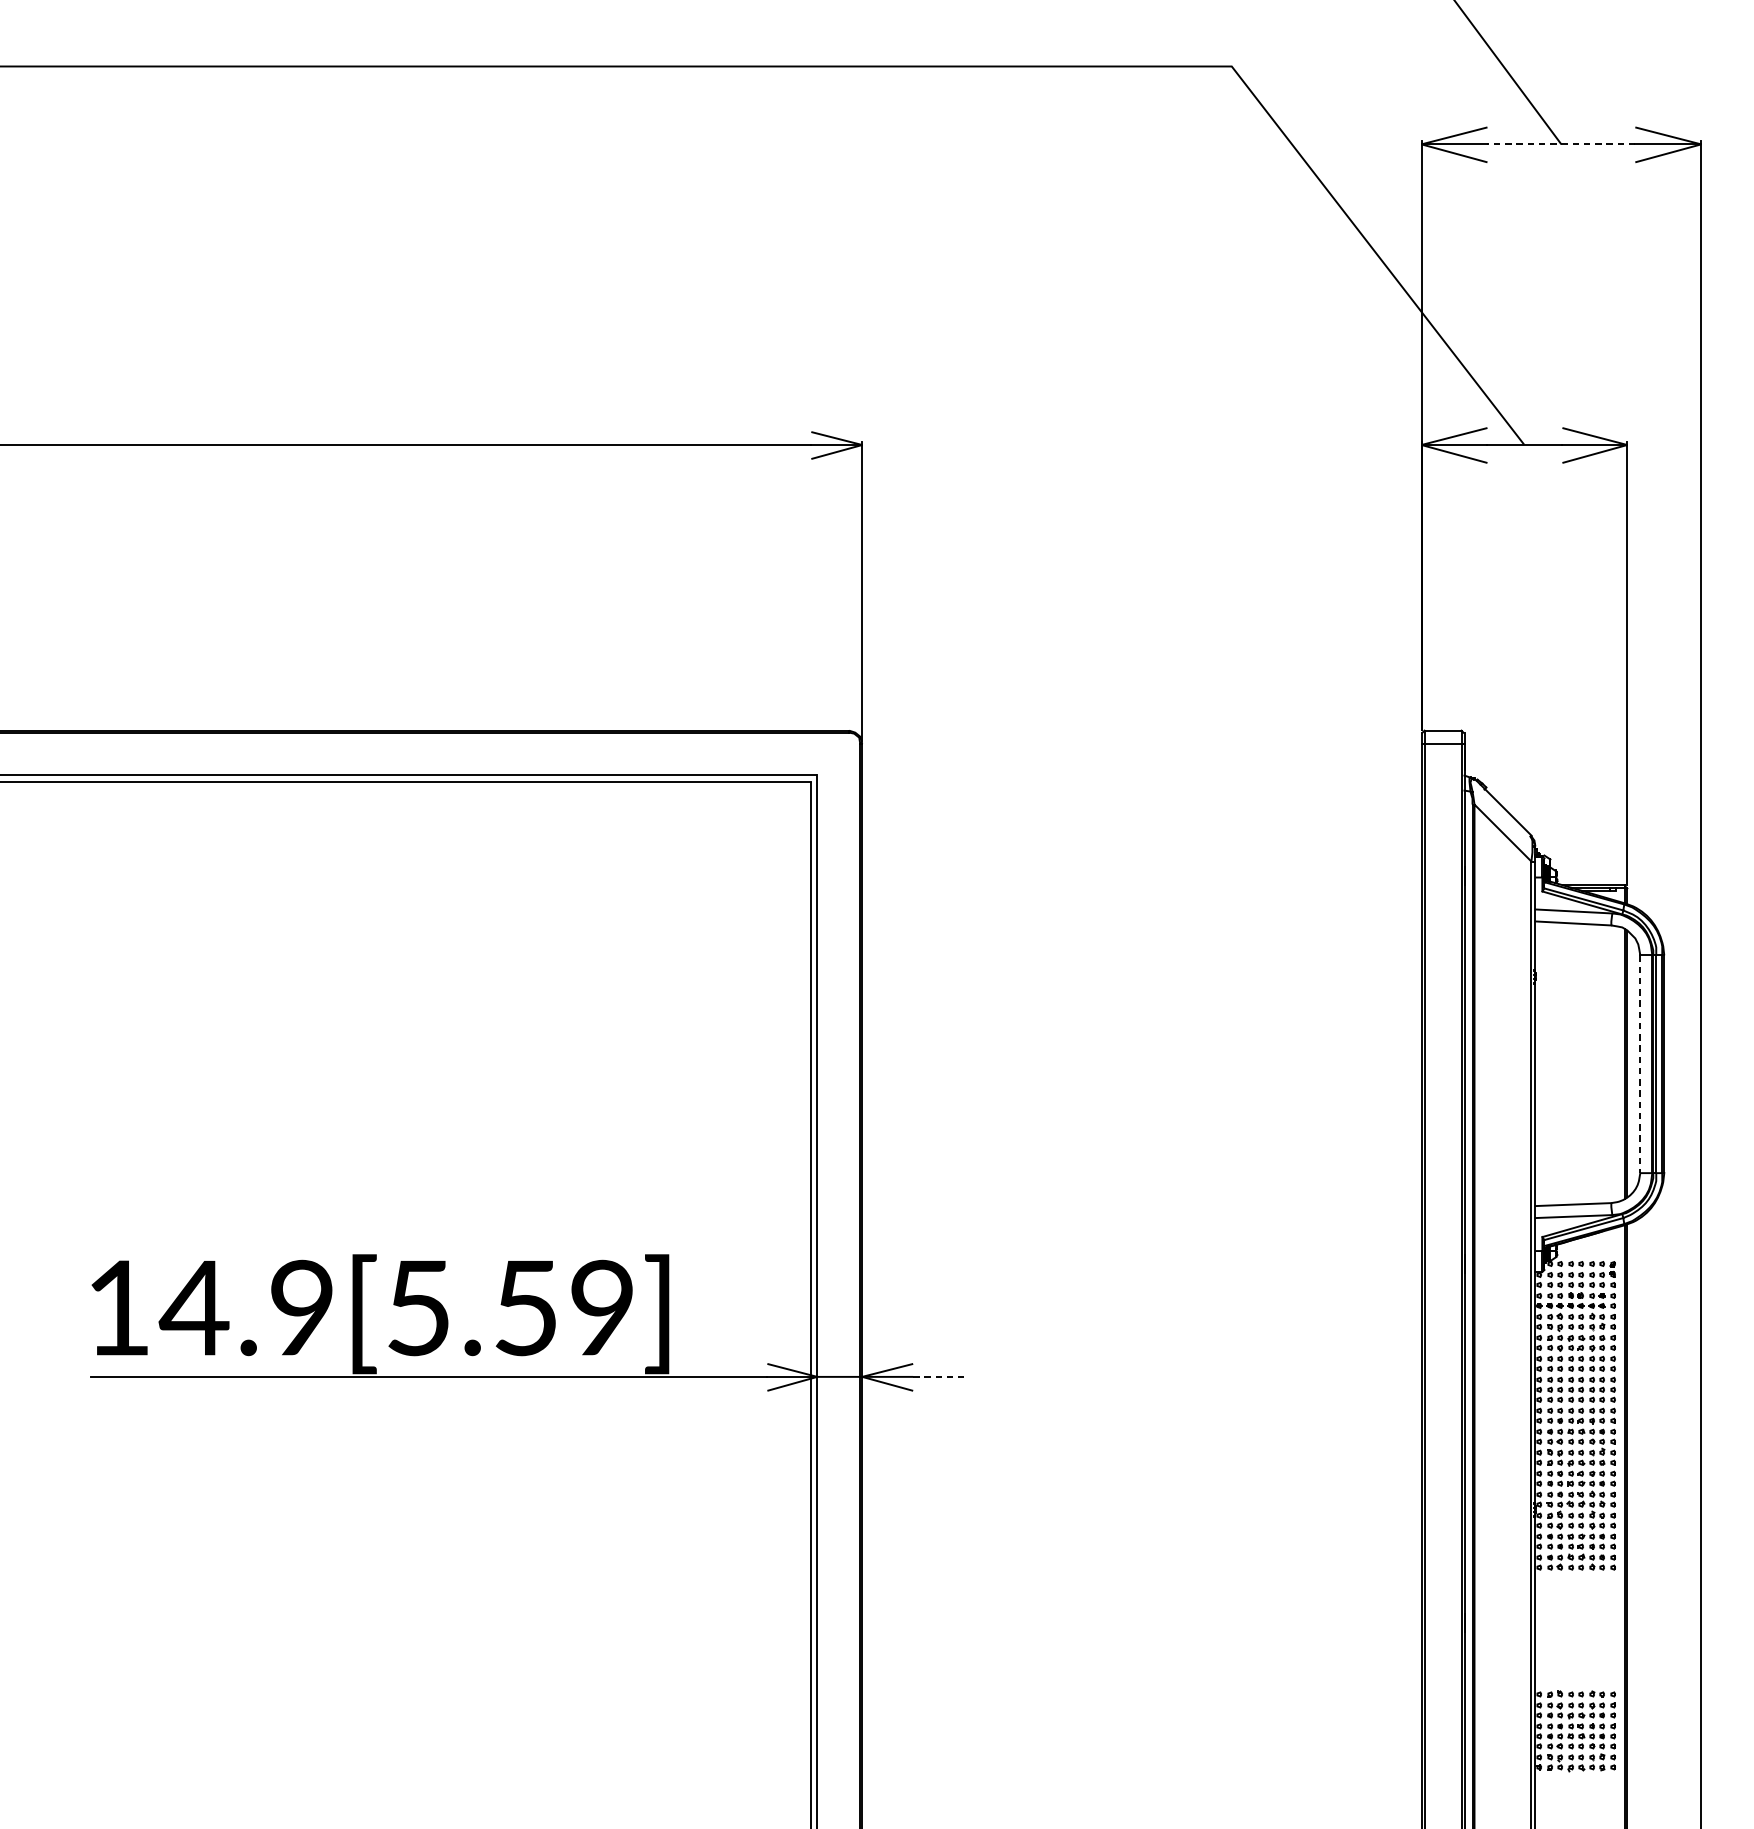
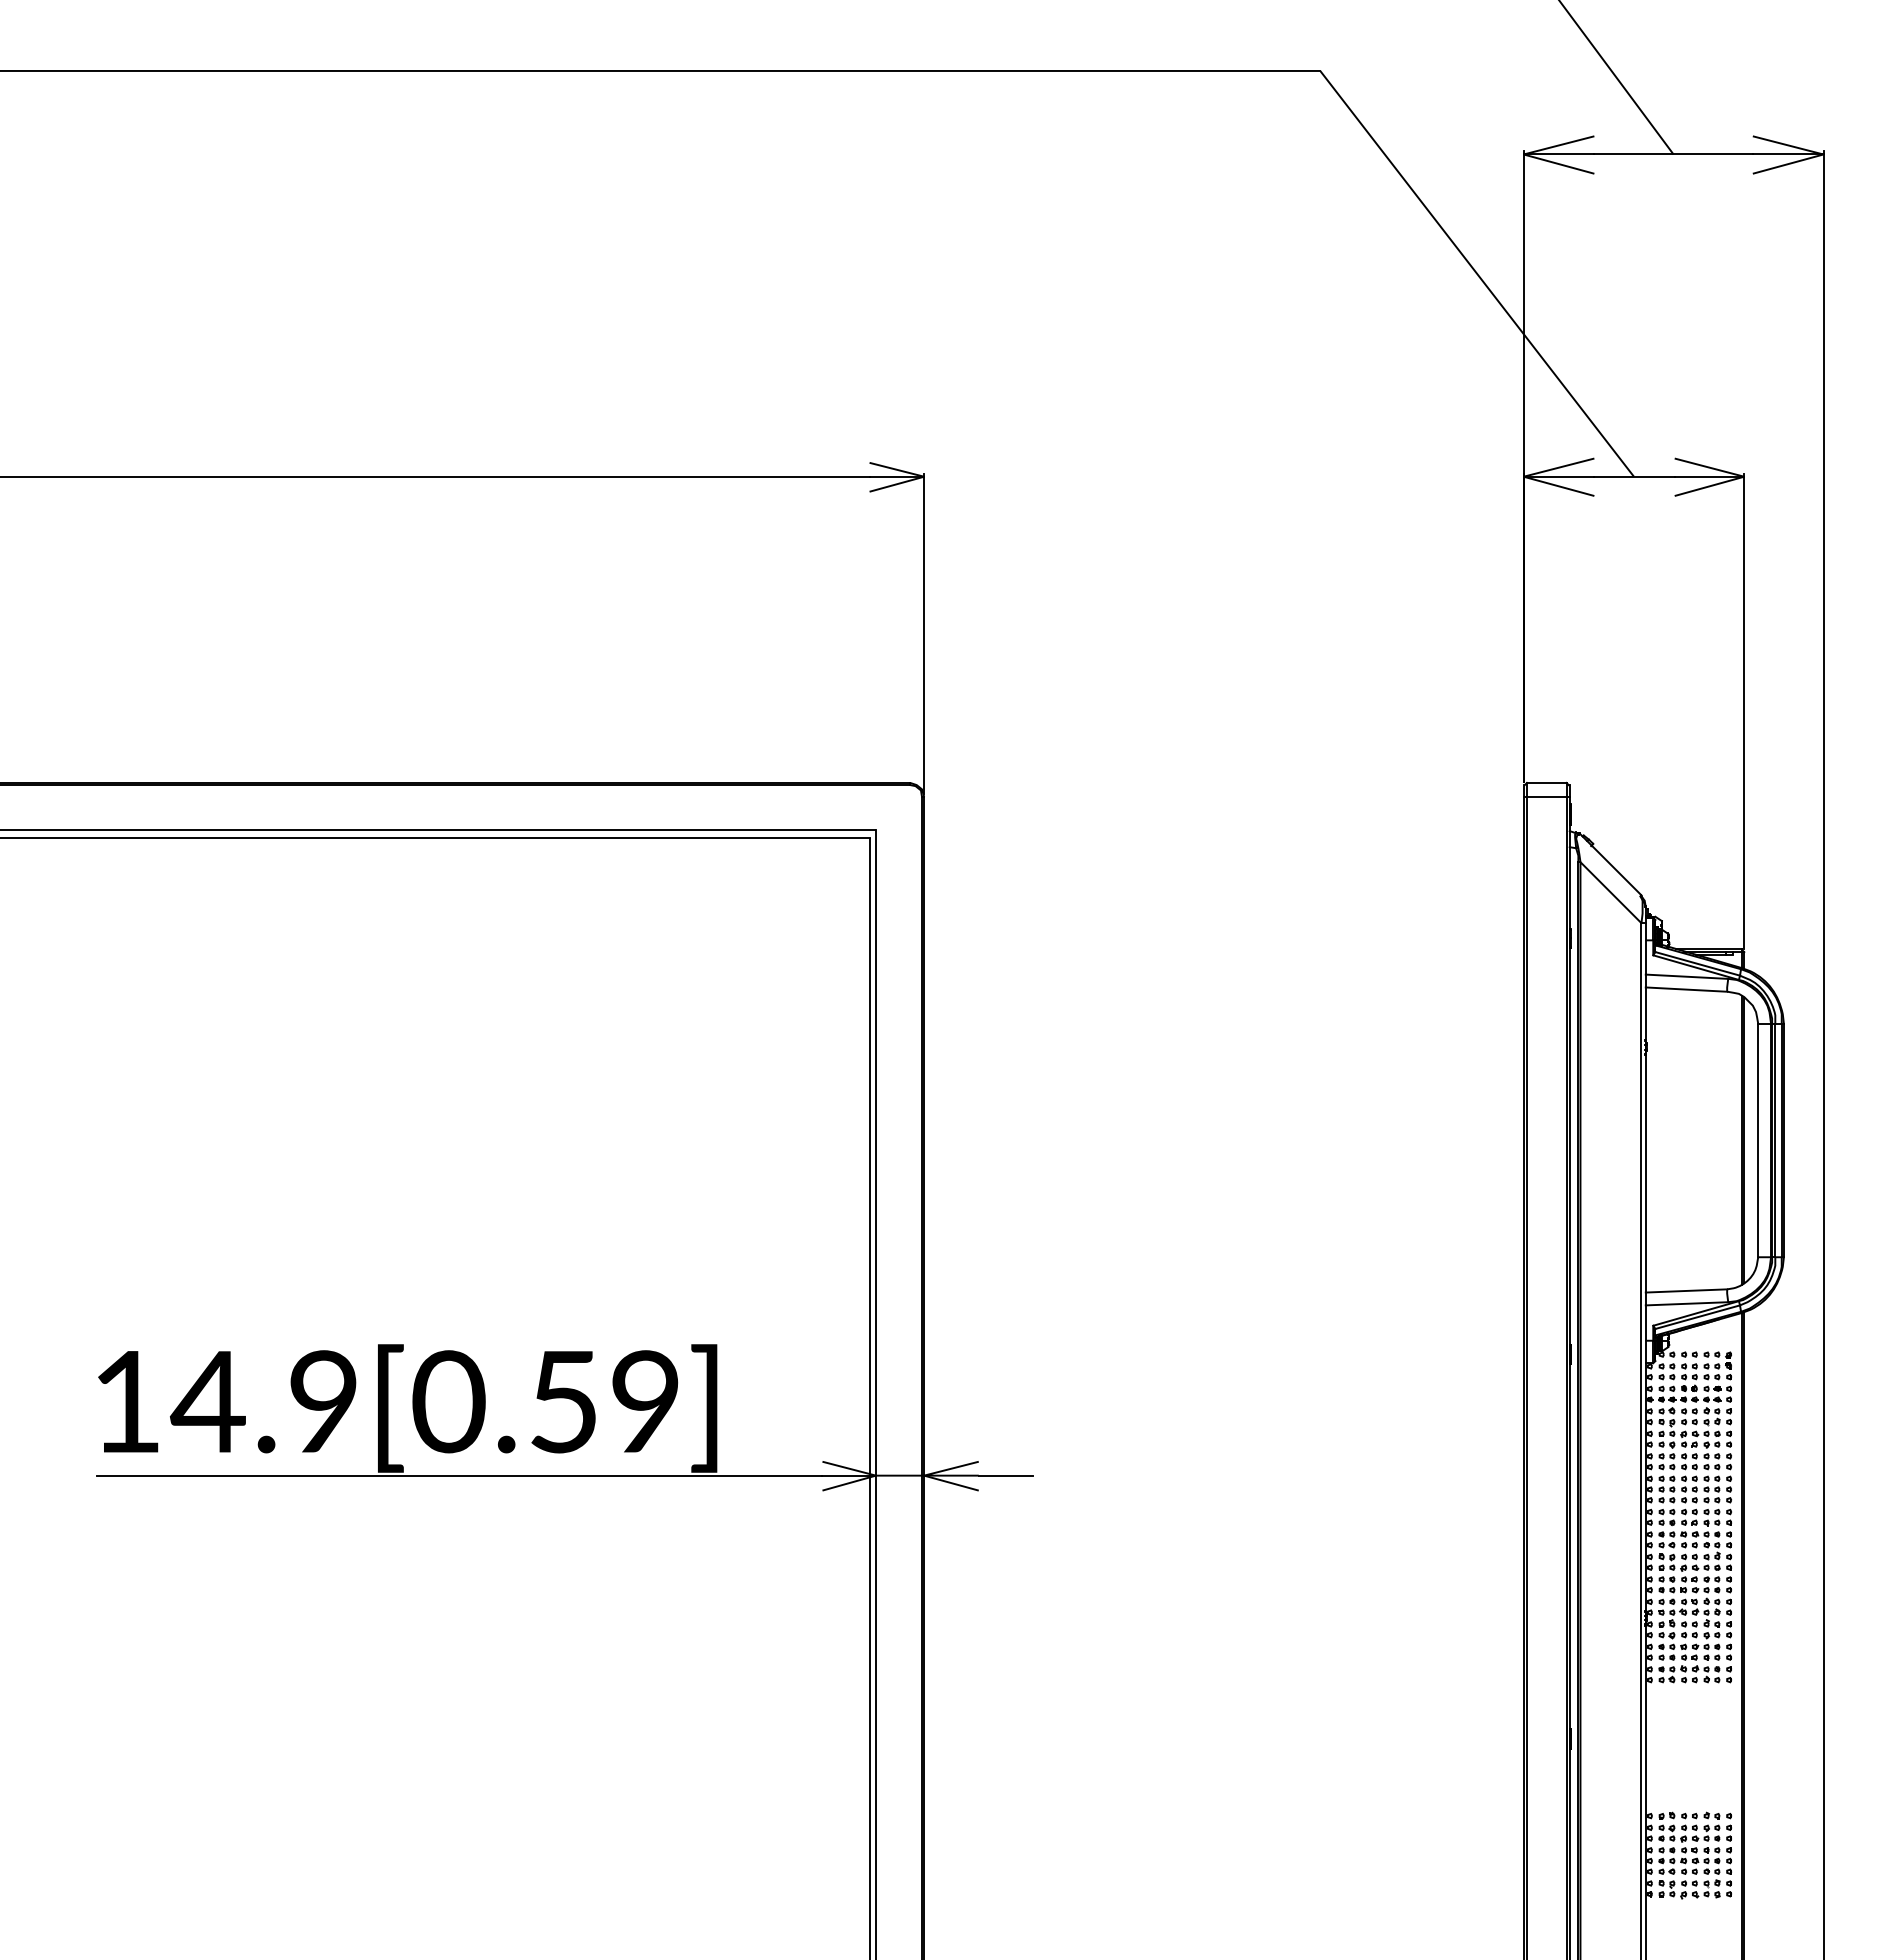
line: (1561, 144) -> (1673, 154), dashed -> solid
line: (1640, 1064) -> (1758, 1140), dashed -> solid
text: (418, 1307) -> (448, 1401), 14.9[5.59] -> 14.9[0.59]
line: (939, 1376) -> (1006, 1475), dashed -> solid

